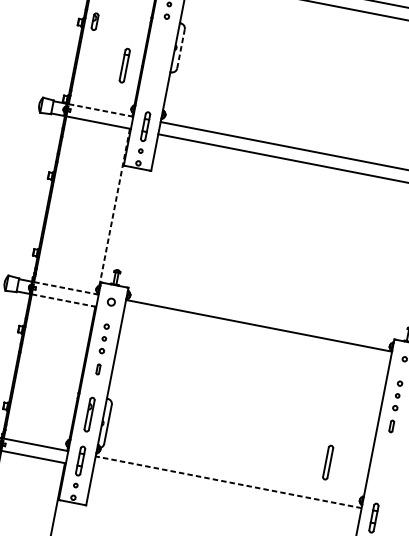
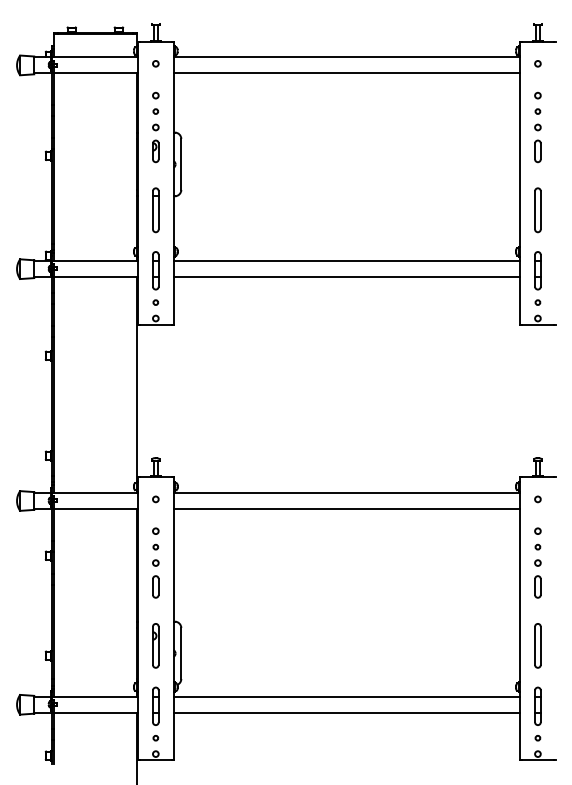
part: (94, 21) -> (155, 151), moved
line: (181, 48) -> (181, 163), dashed -> solid
part: (124, 65) -> (155, 210), moved
line: (100, 110) -> (95, 261), dashed -> solid
line: (114, 207) -> (136, 379), dashed -> solid
line: (66, 288) -> (95, 493), dashed -> solid
line: (64, 300) -> (96, 508), dashed -> solid
circle: (111, 302) -> (155, 499), size x0.62
line: (256, 337) -> (346, 508), added
part: (98, 369) -> (155, 586), size x1.67
part: (391, 426) -> (537, 586), size x1.43
part: (327, 462) -> (537, 645), moved
line: (228, 482) -> (346, 696), dashed -> solid
line: (226, 494) -> (346, 712), added

